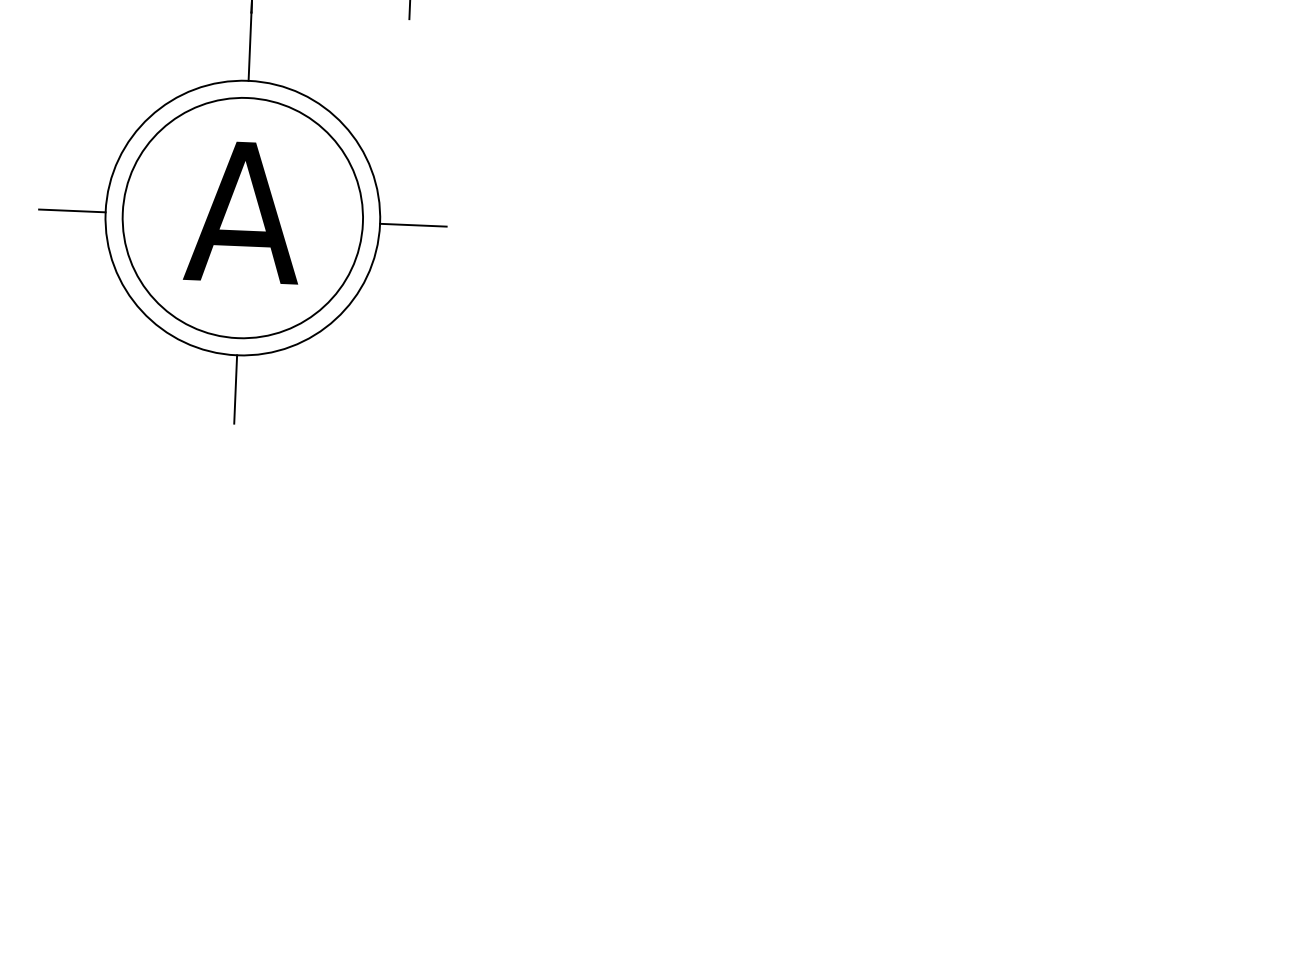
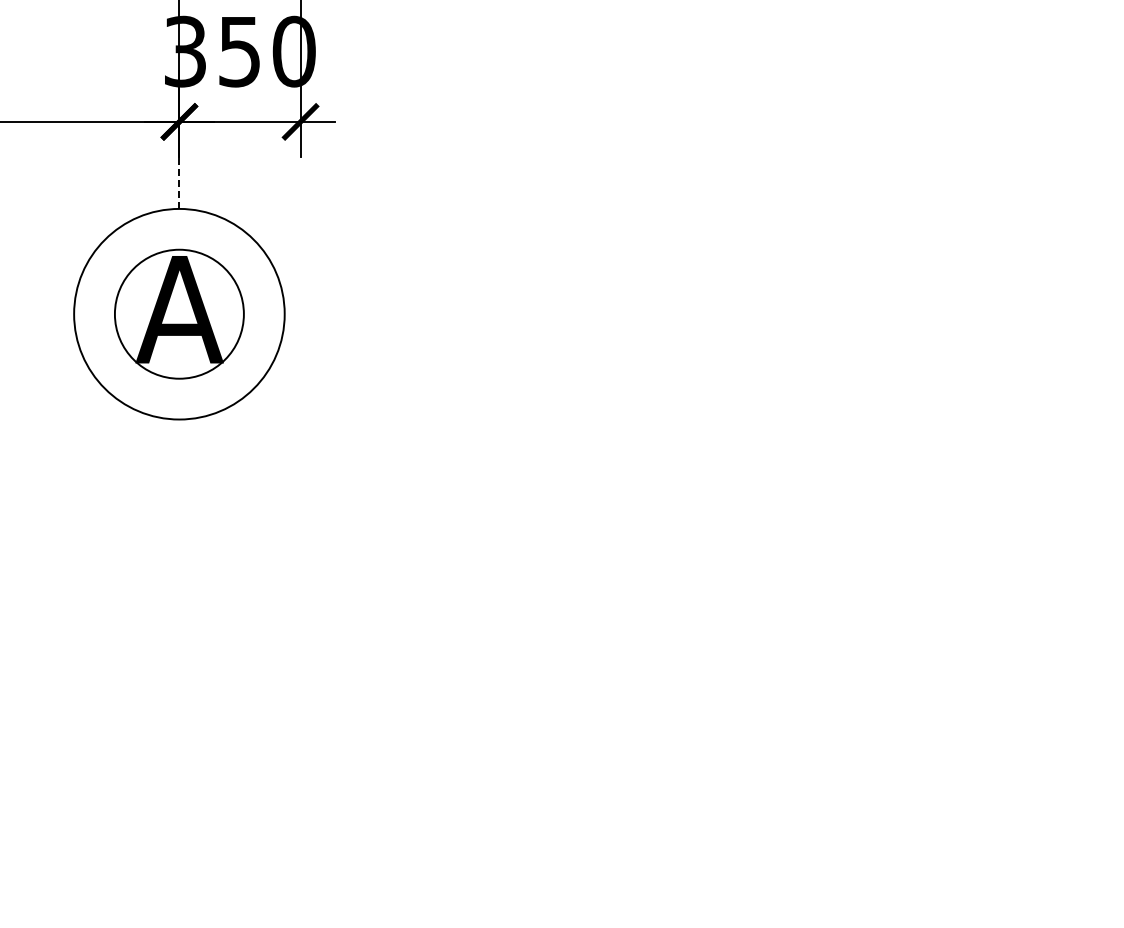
line: (250, 46) -> (179, 182), solid -> dashed
line: (72, 211) -> (48, 314), removed
circle: (242, 218) -> (179, 314), size x0.7
line: (412, 225) -> (309, 314), removed
line: (235, 389) -> (179, 445), removed

